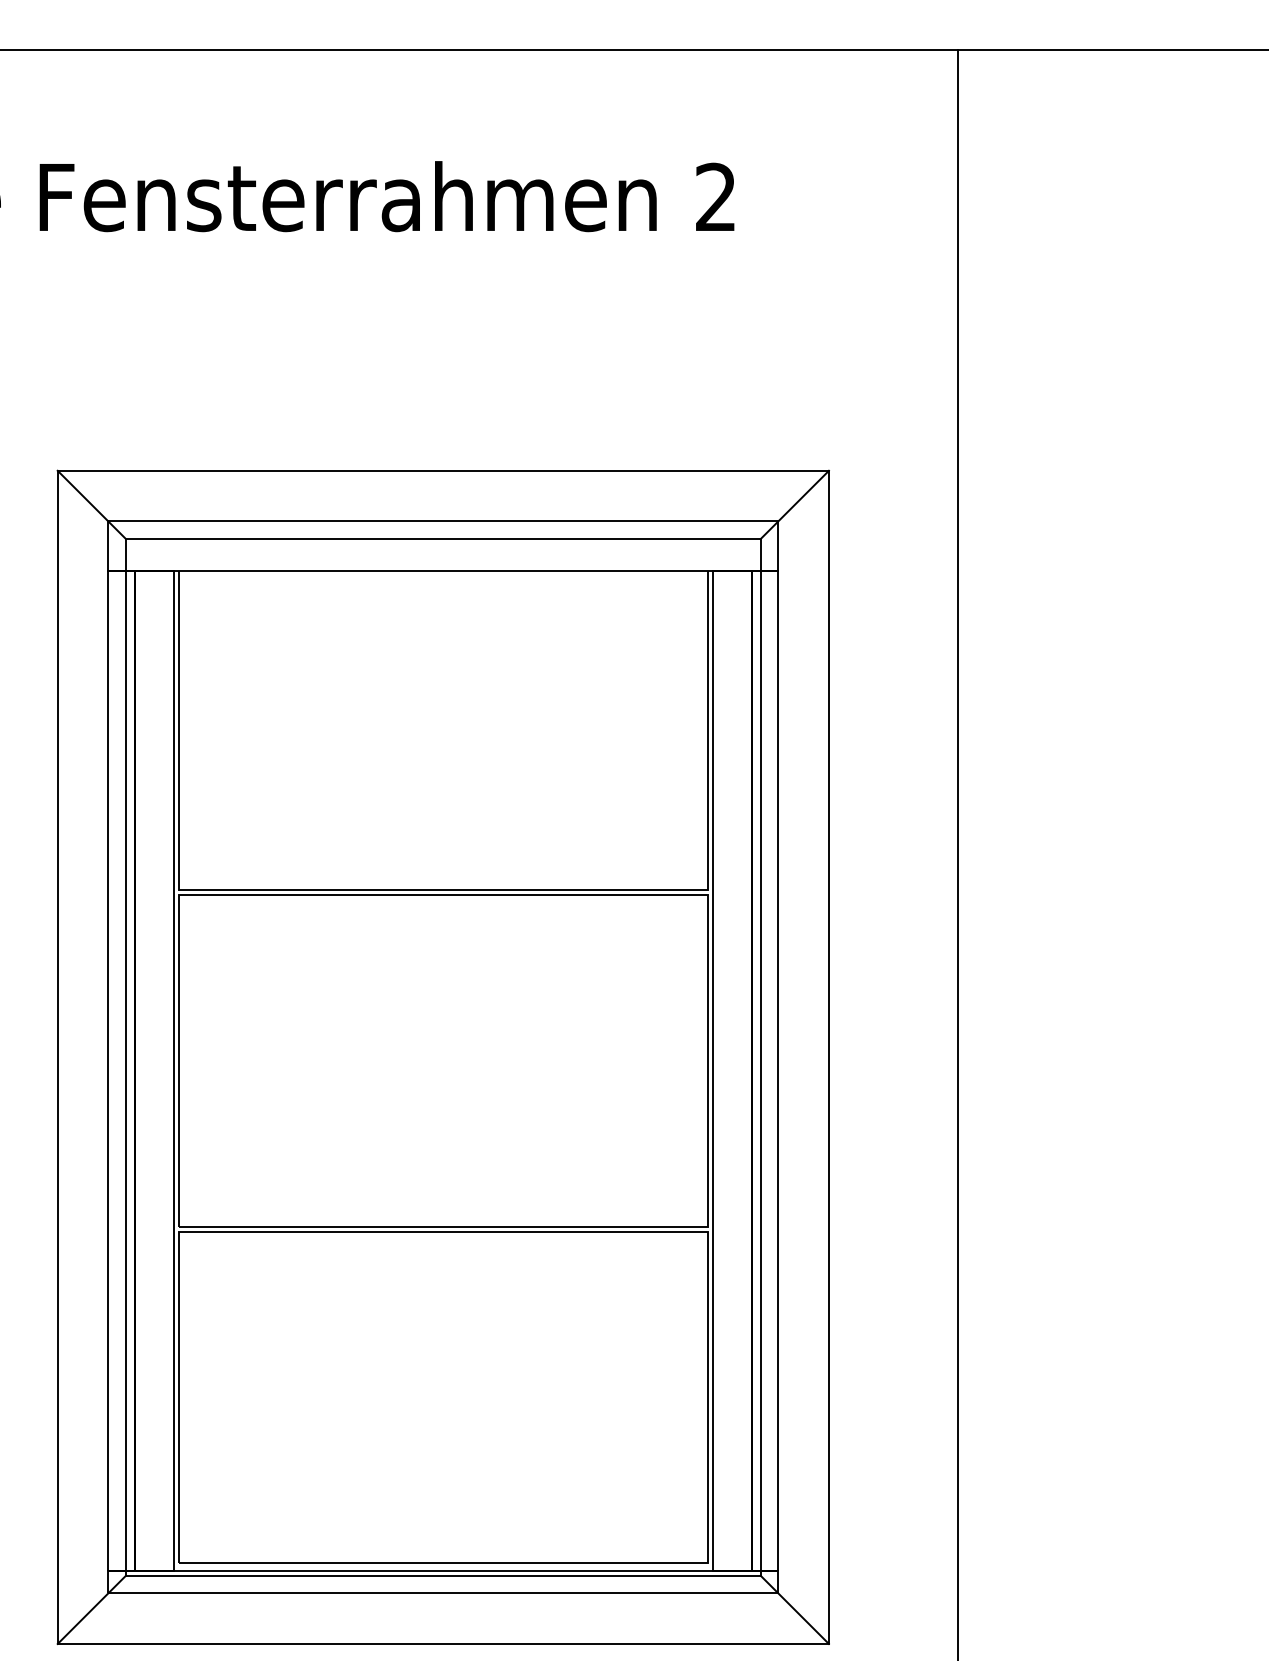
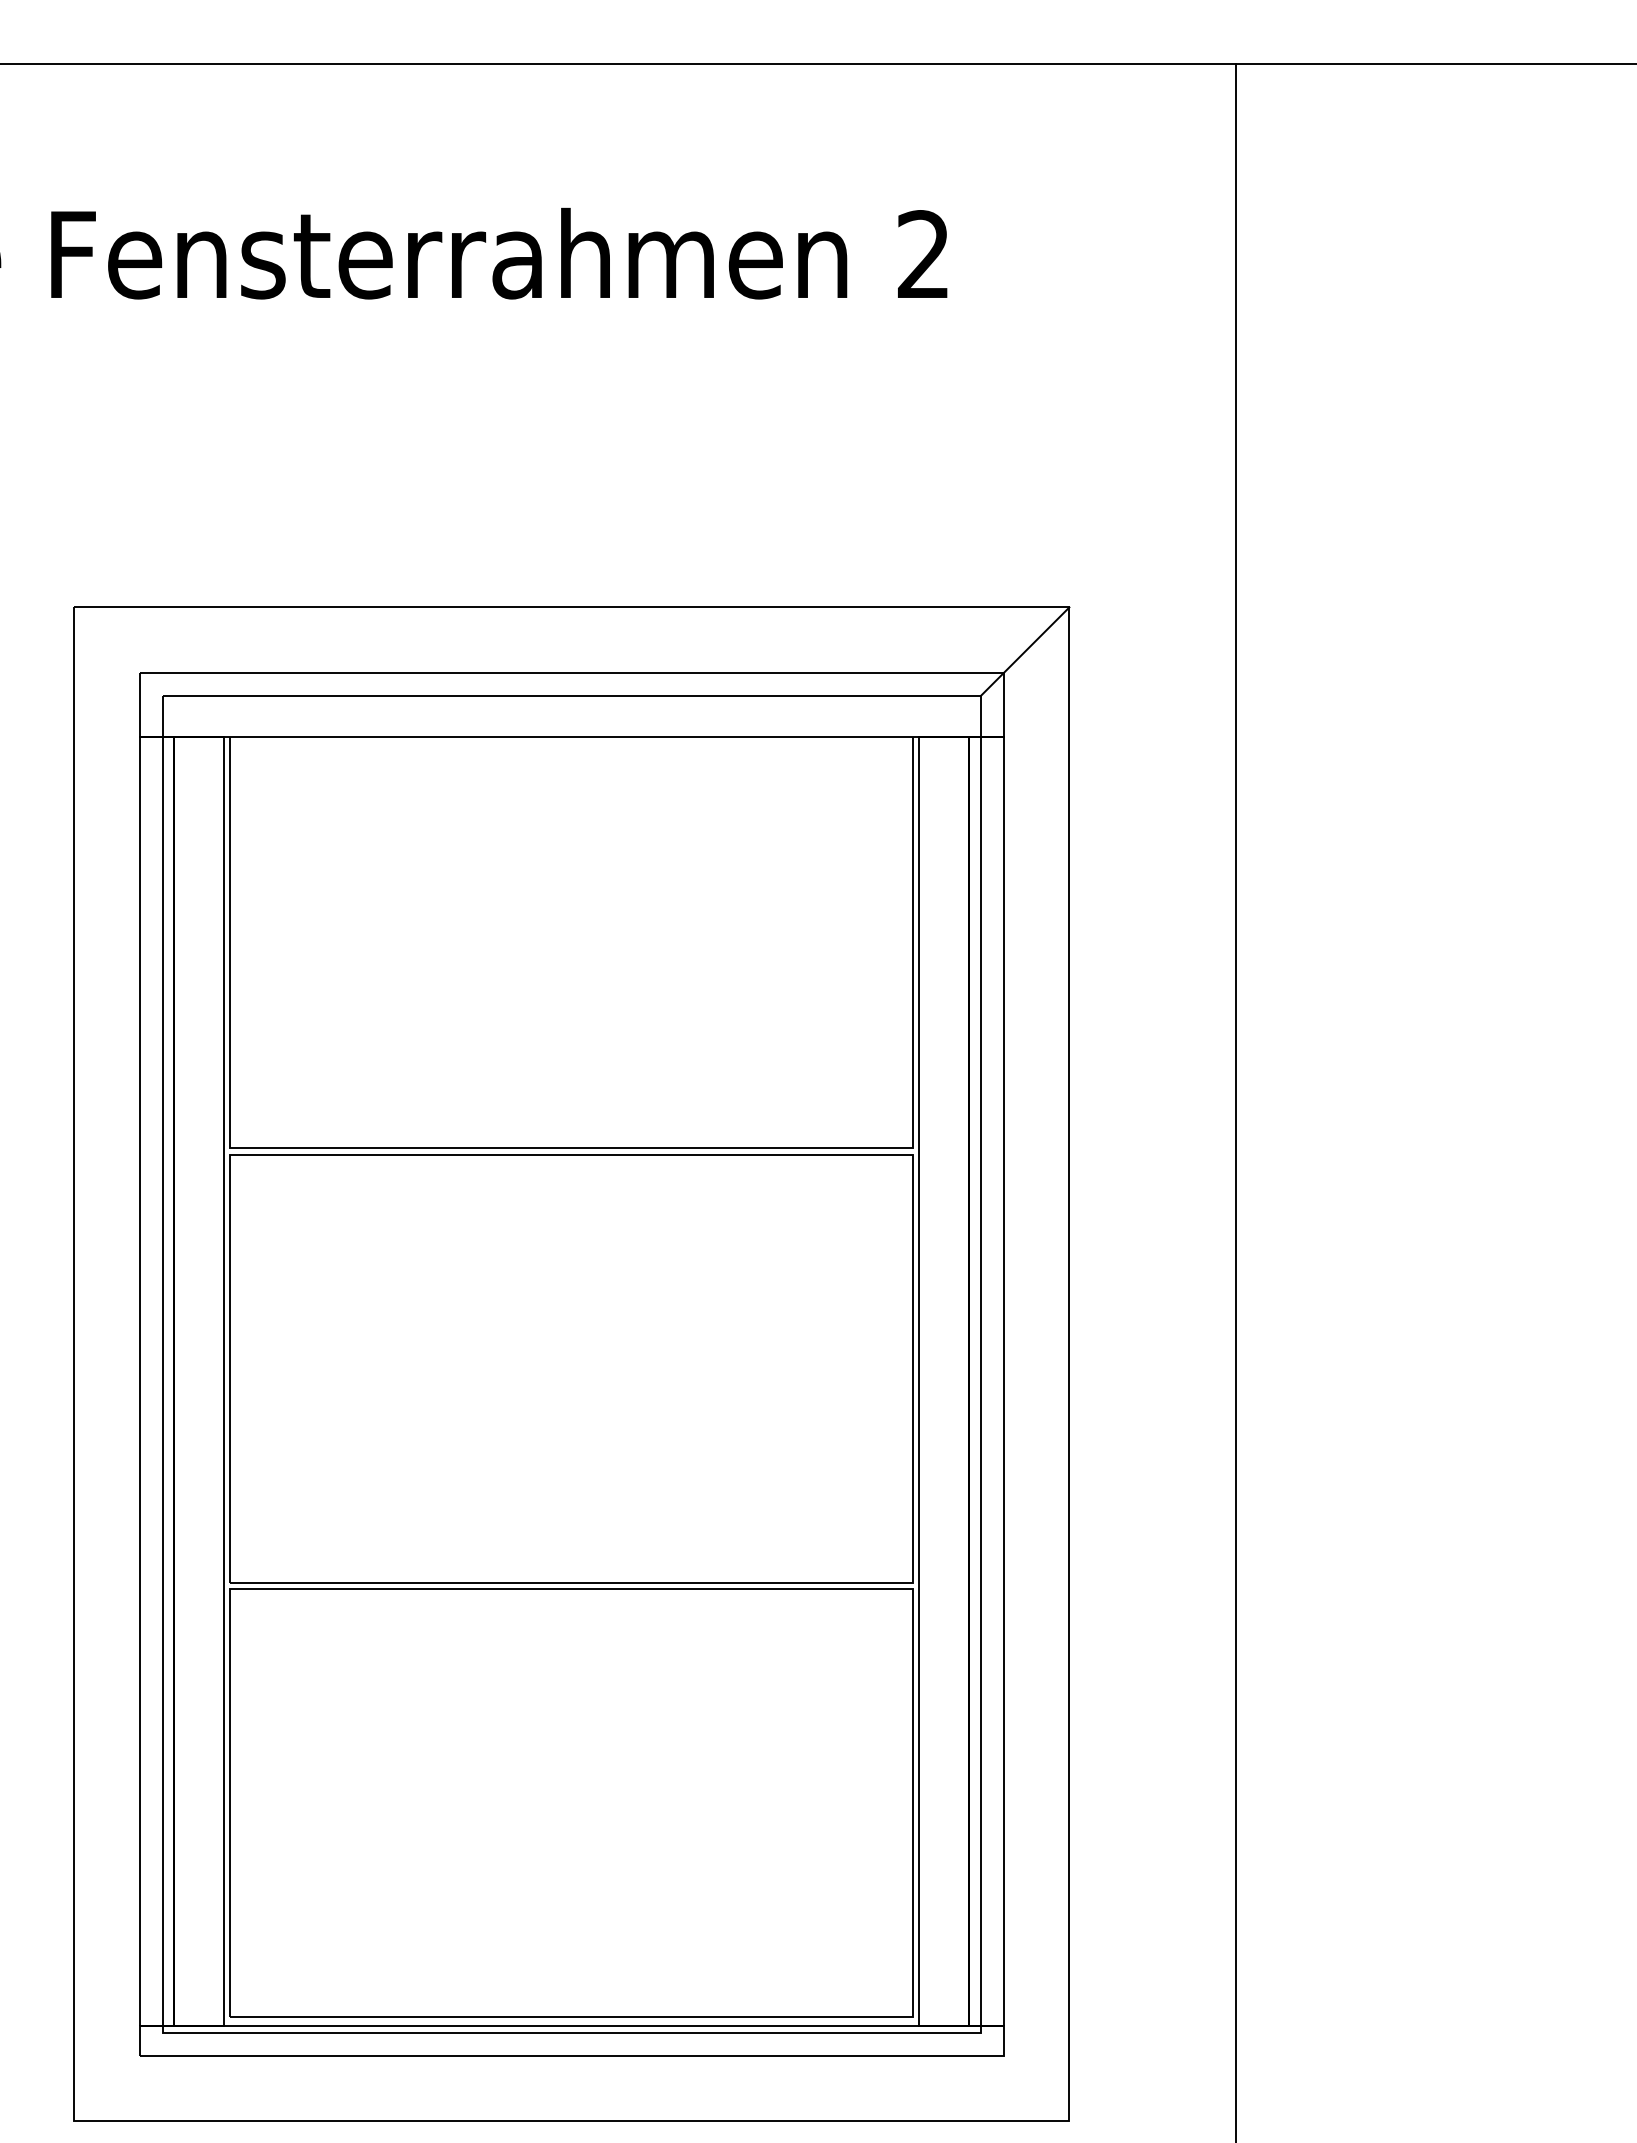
line: (91, 504) -> (118, 651), removed
line: (91, 1609) -> (118, 2076), removed
line: (794, 1609) -> (1025, 2076), removed

